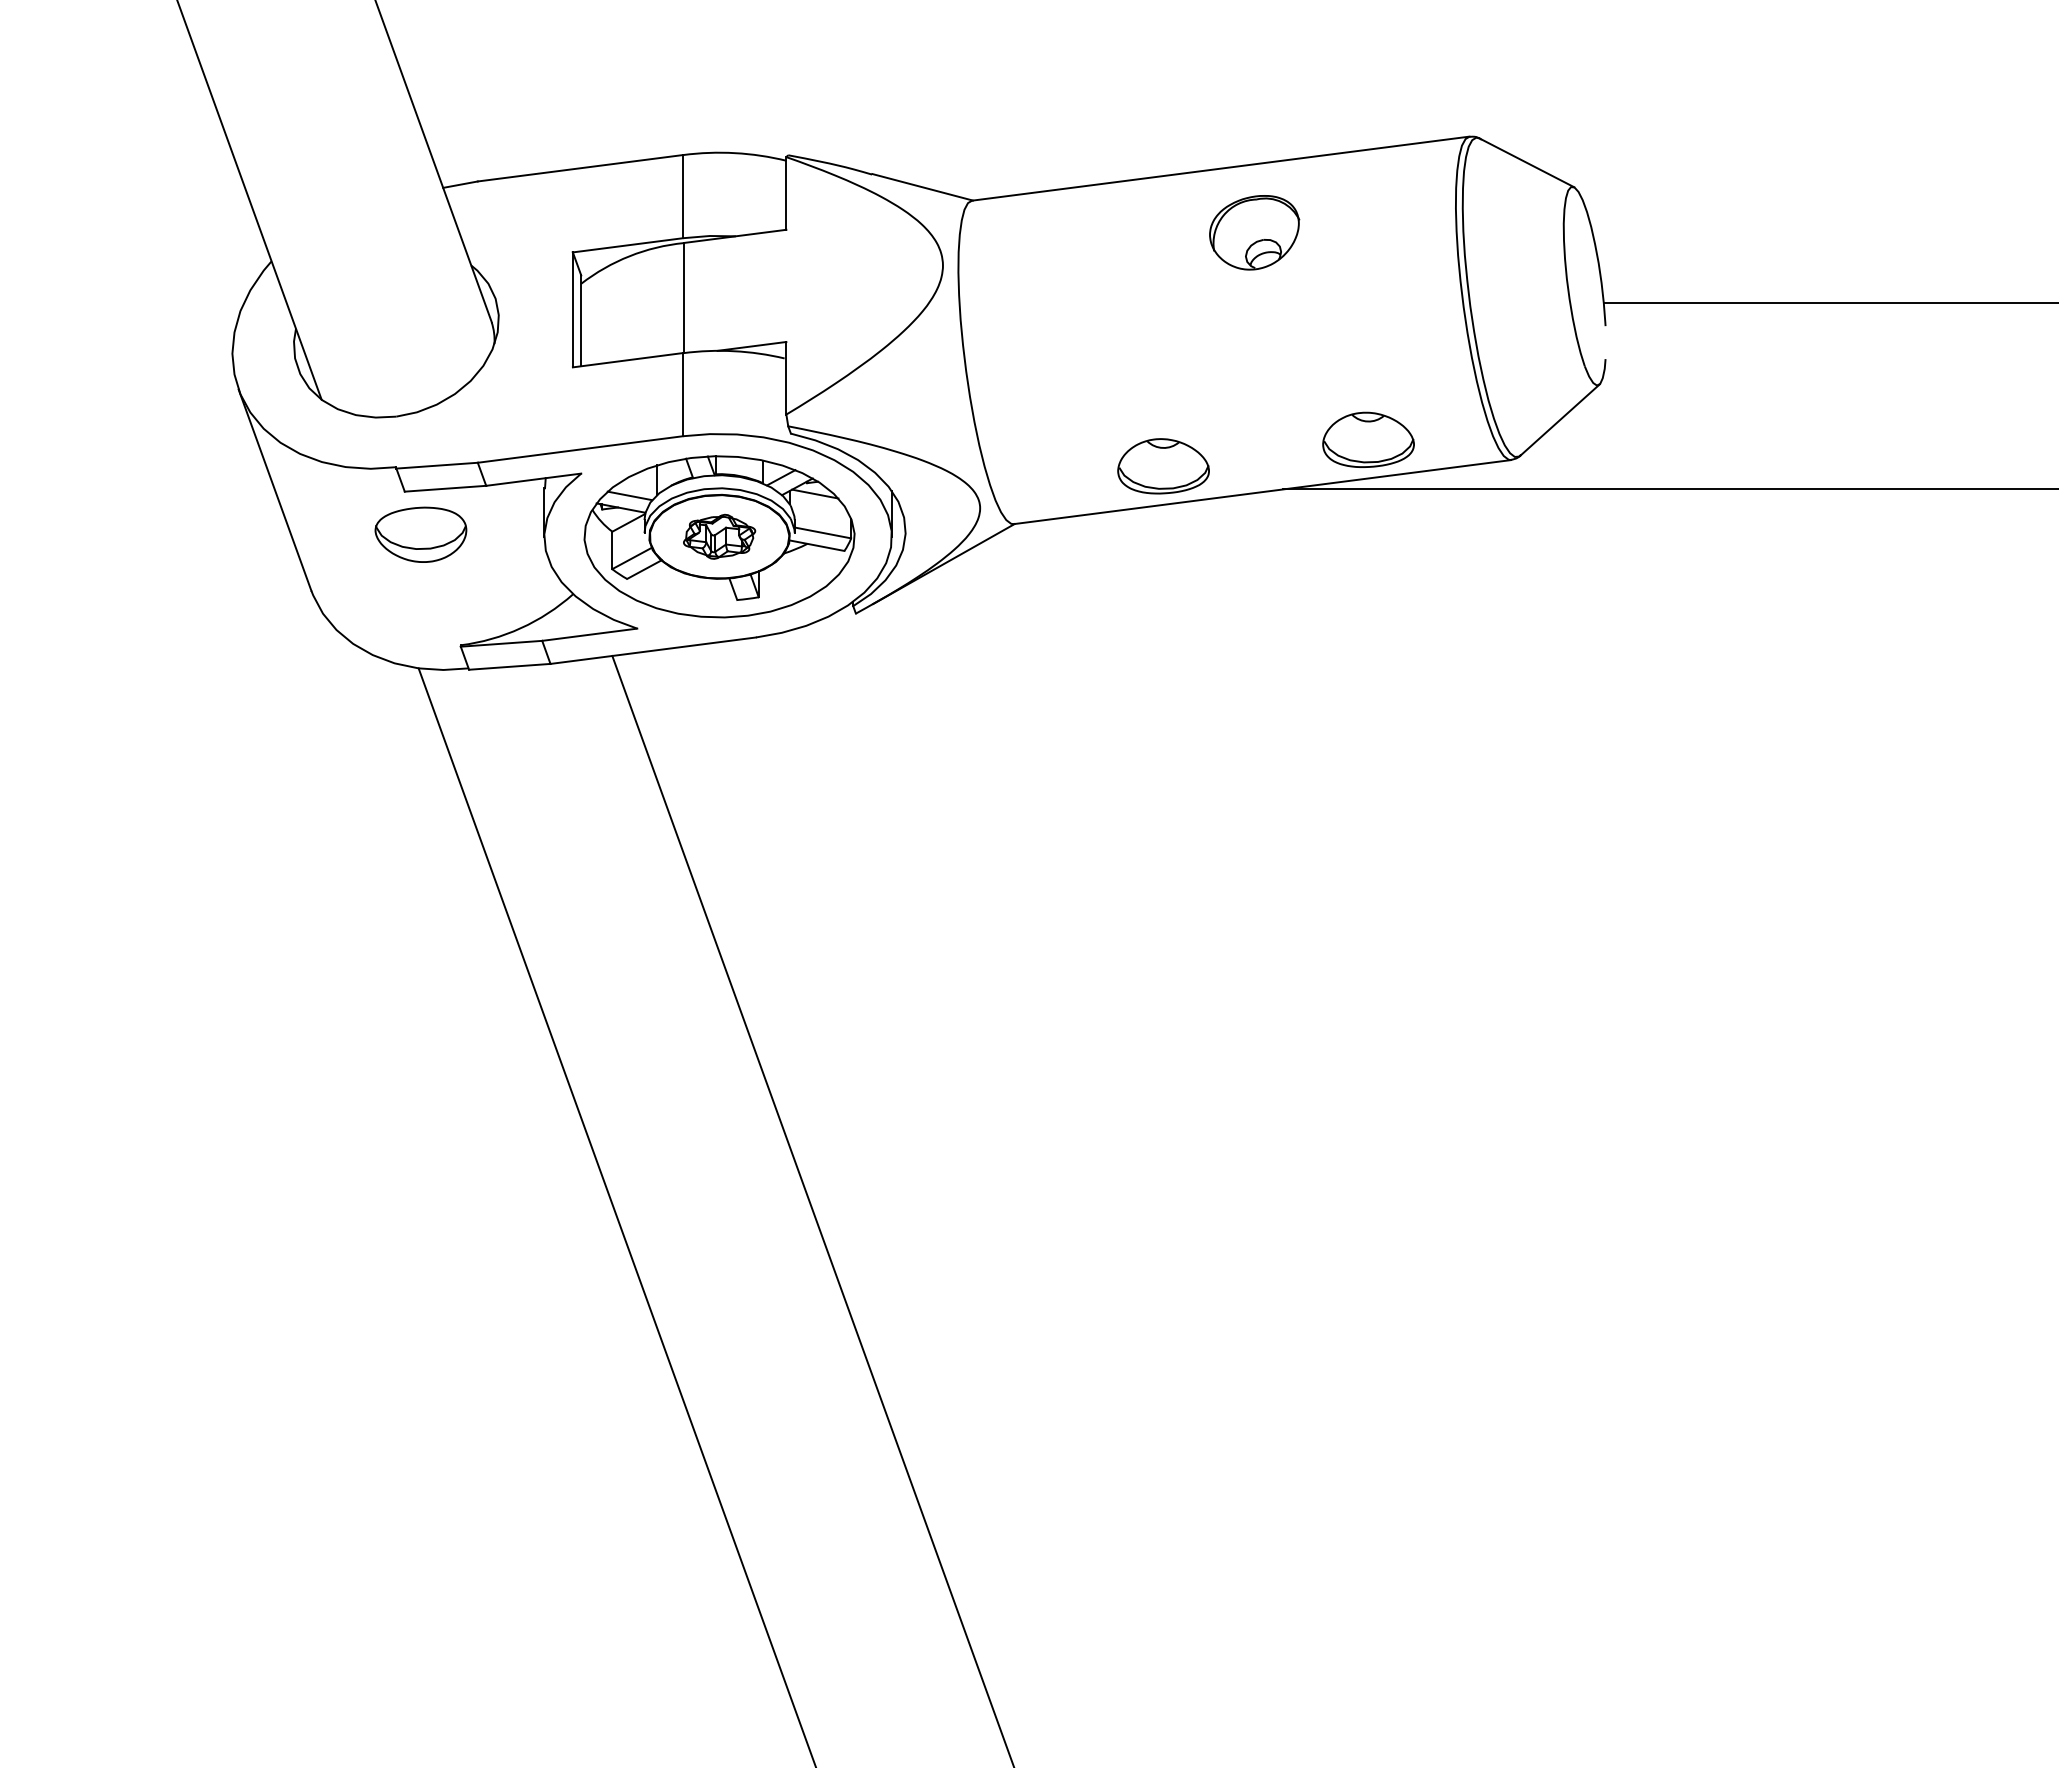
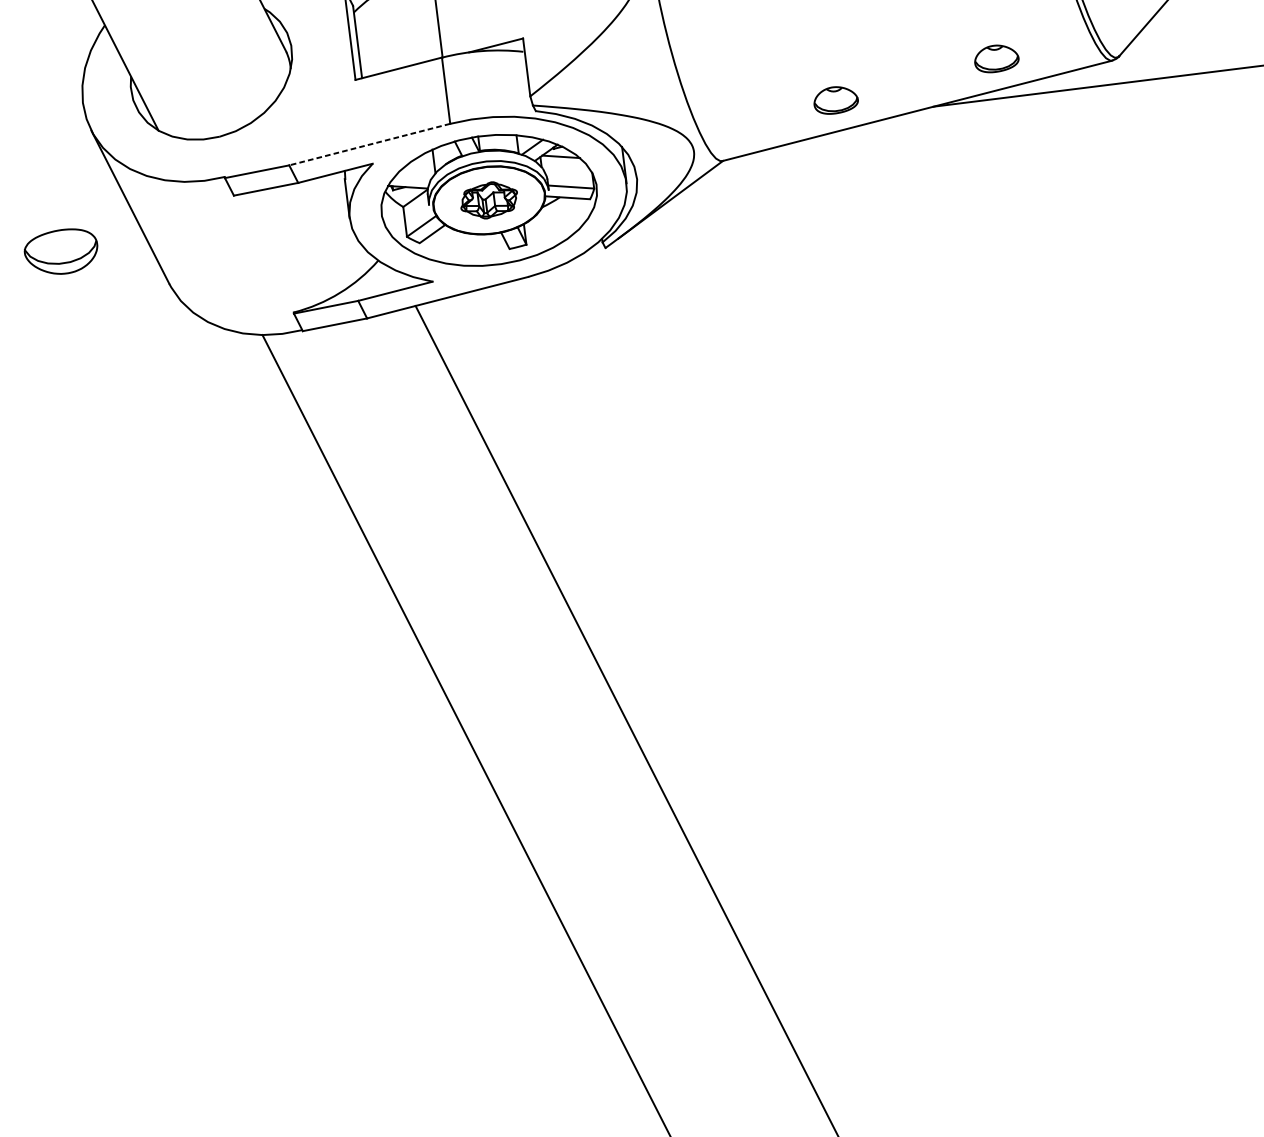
part: (1368, 439) -> (996, 58), size x0.6
line: (580, 449) -> (369, 144), solid -> dashed
part: (1163, 466) -> (835, 100), size x0.6
line: (629, 495) -> (413, 176), removed
part: (420, 534) -> (61, 251), moved

